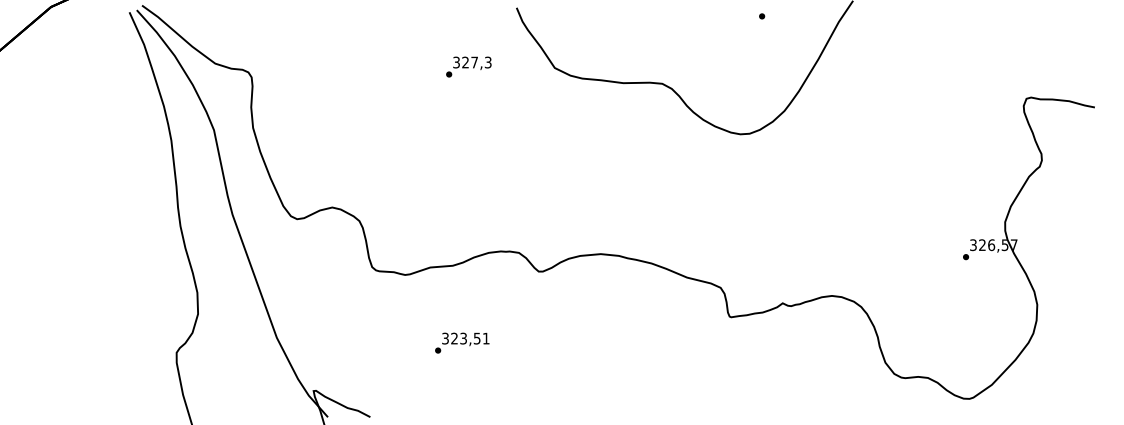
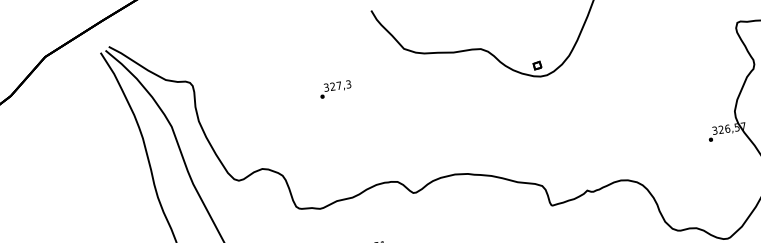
text: (468, 66) -> (335, 89), moved
part: (738, 118) -> (537, 65), added

